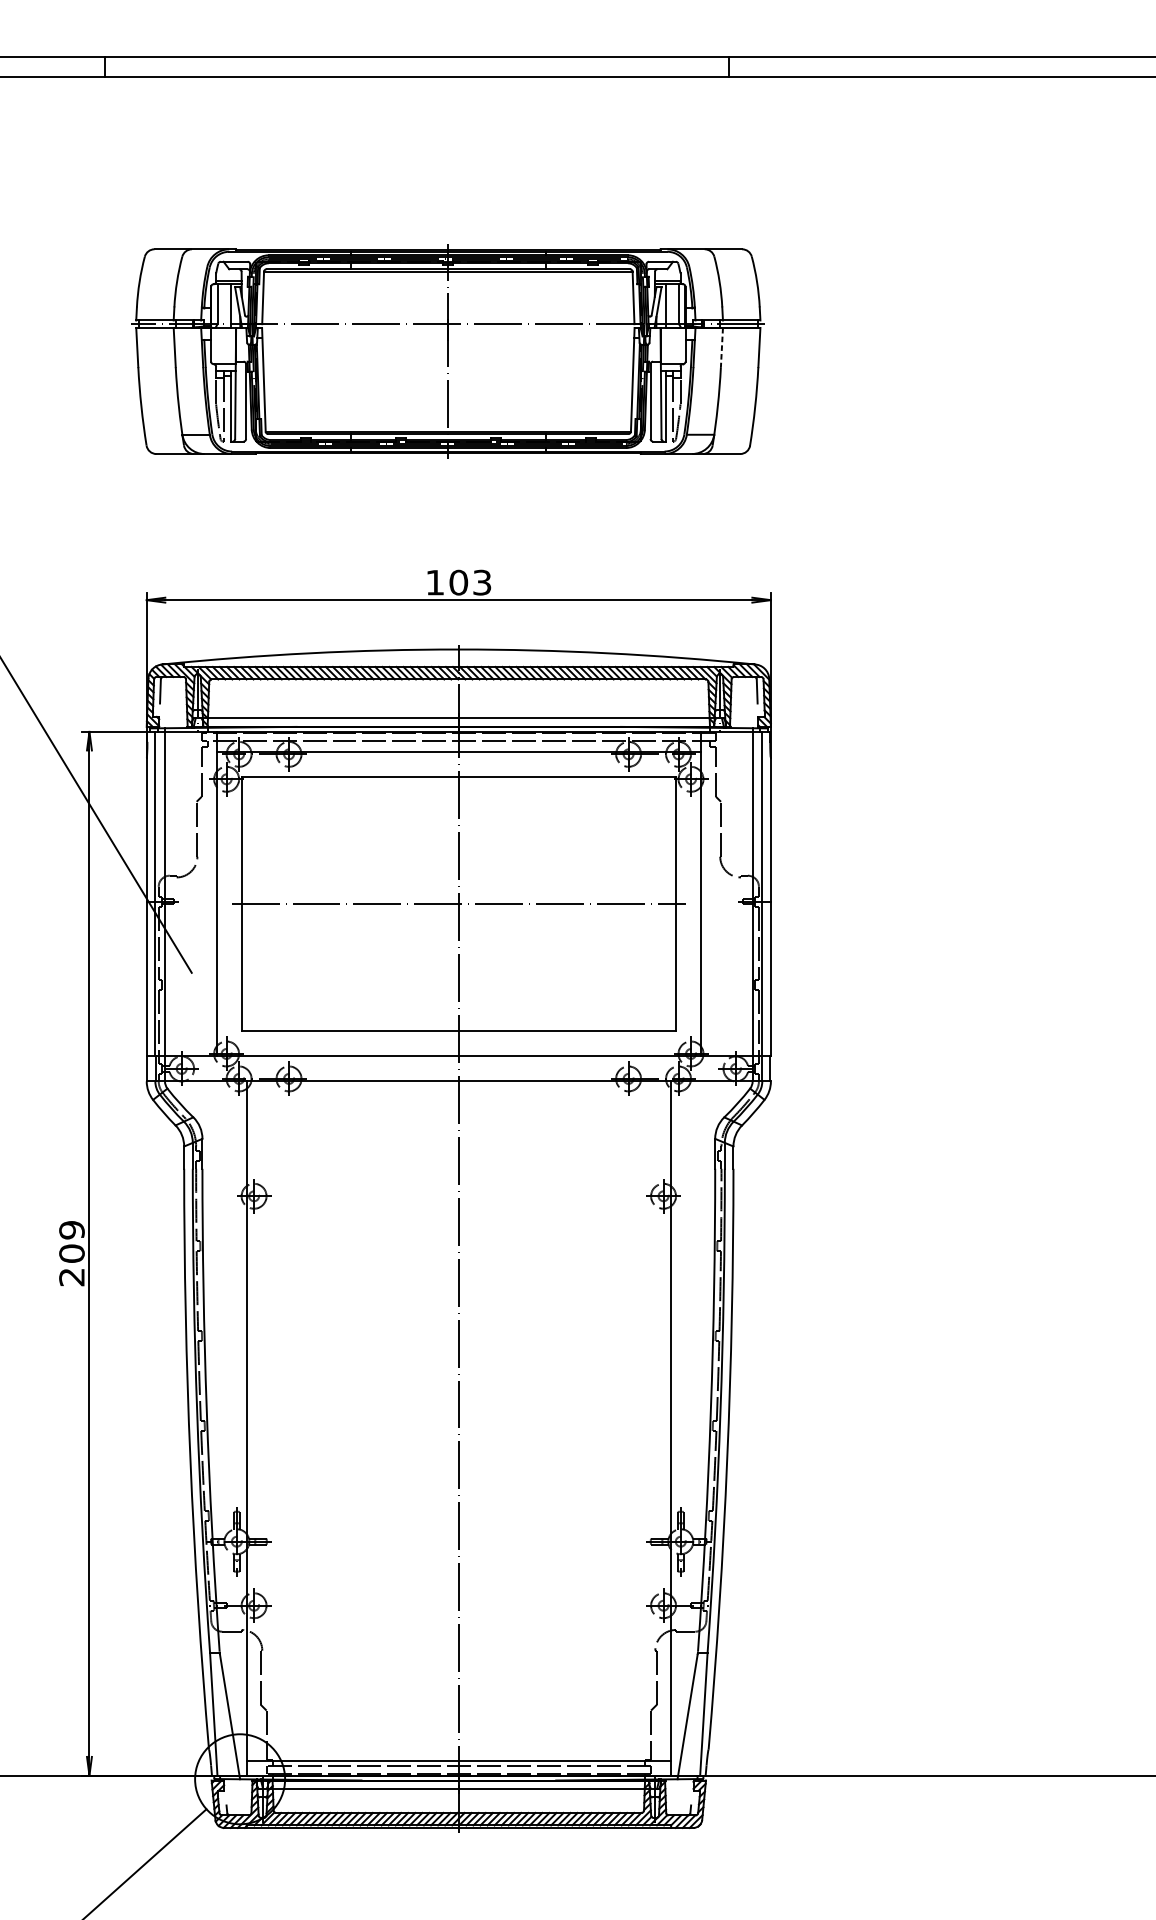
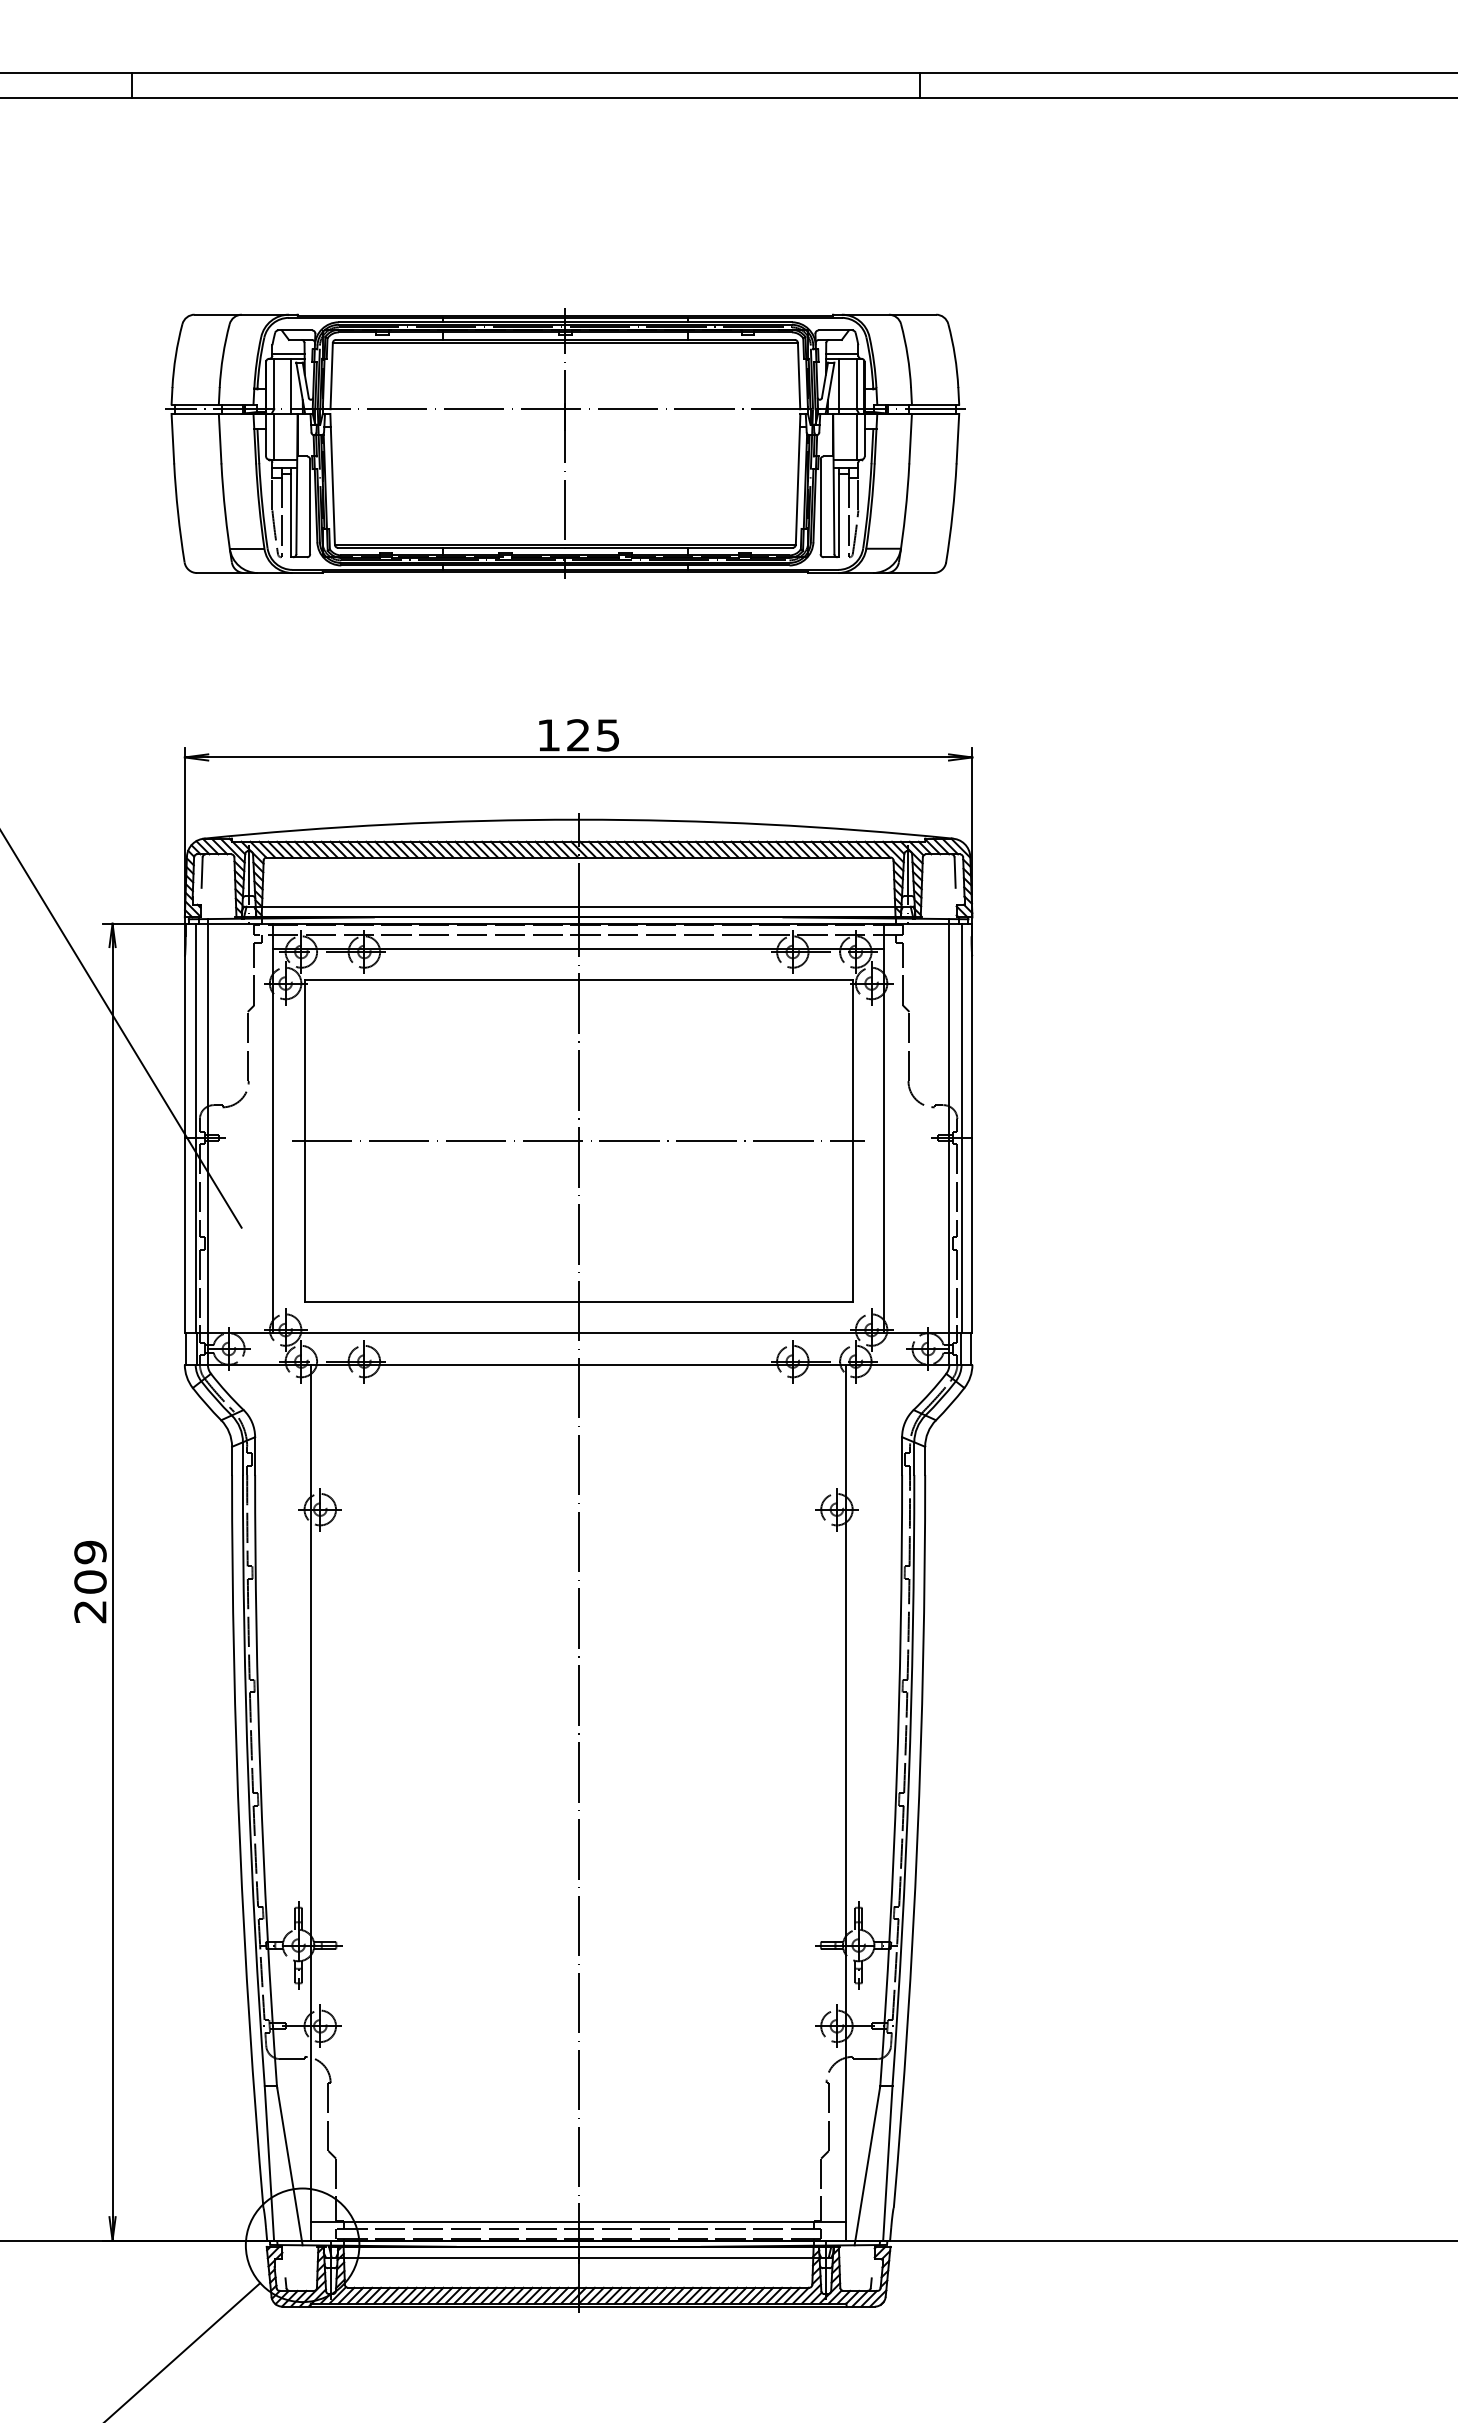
line: (217, 345) -> (274, 436), added
line: (679, 345) -> (856, 436), added
line: (721, 347) -> (910, 438), dashed -> solid
text: (470, 582) -> (593, 735), 103 -> 125

